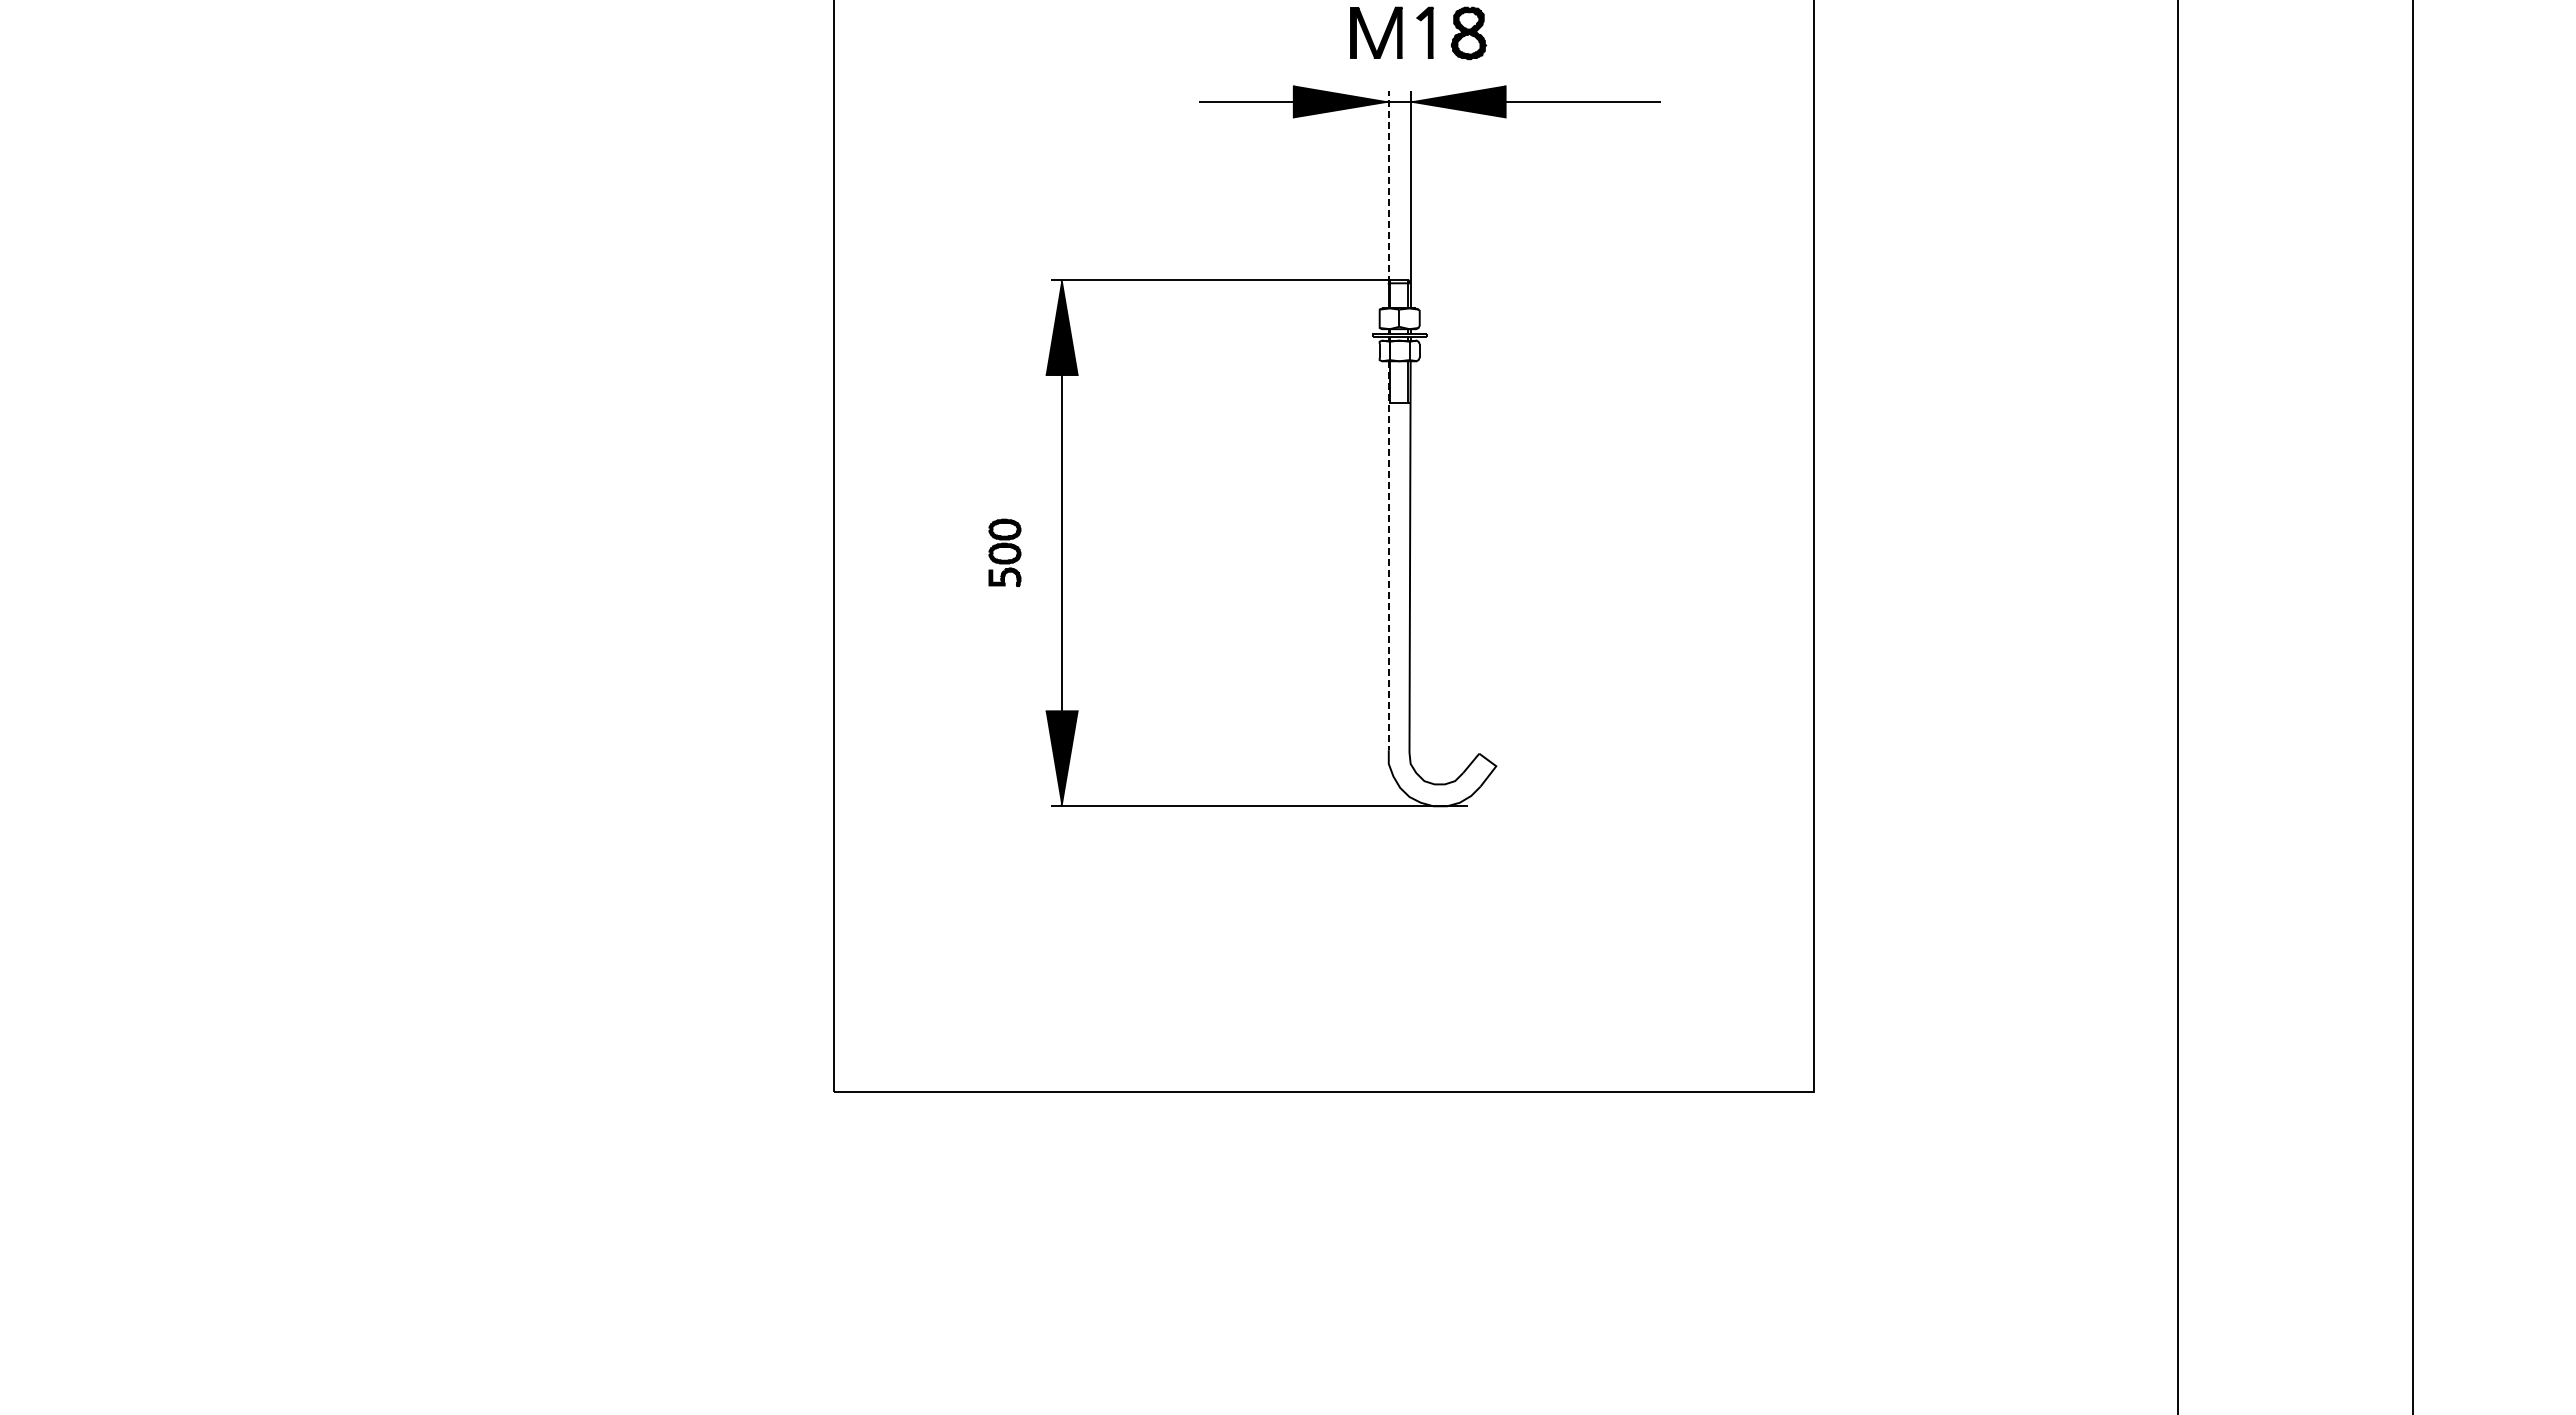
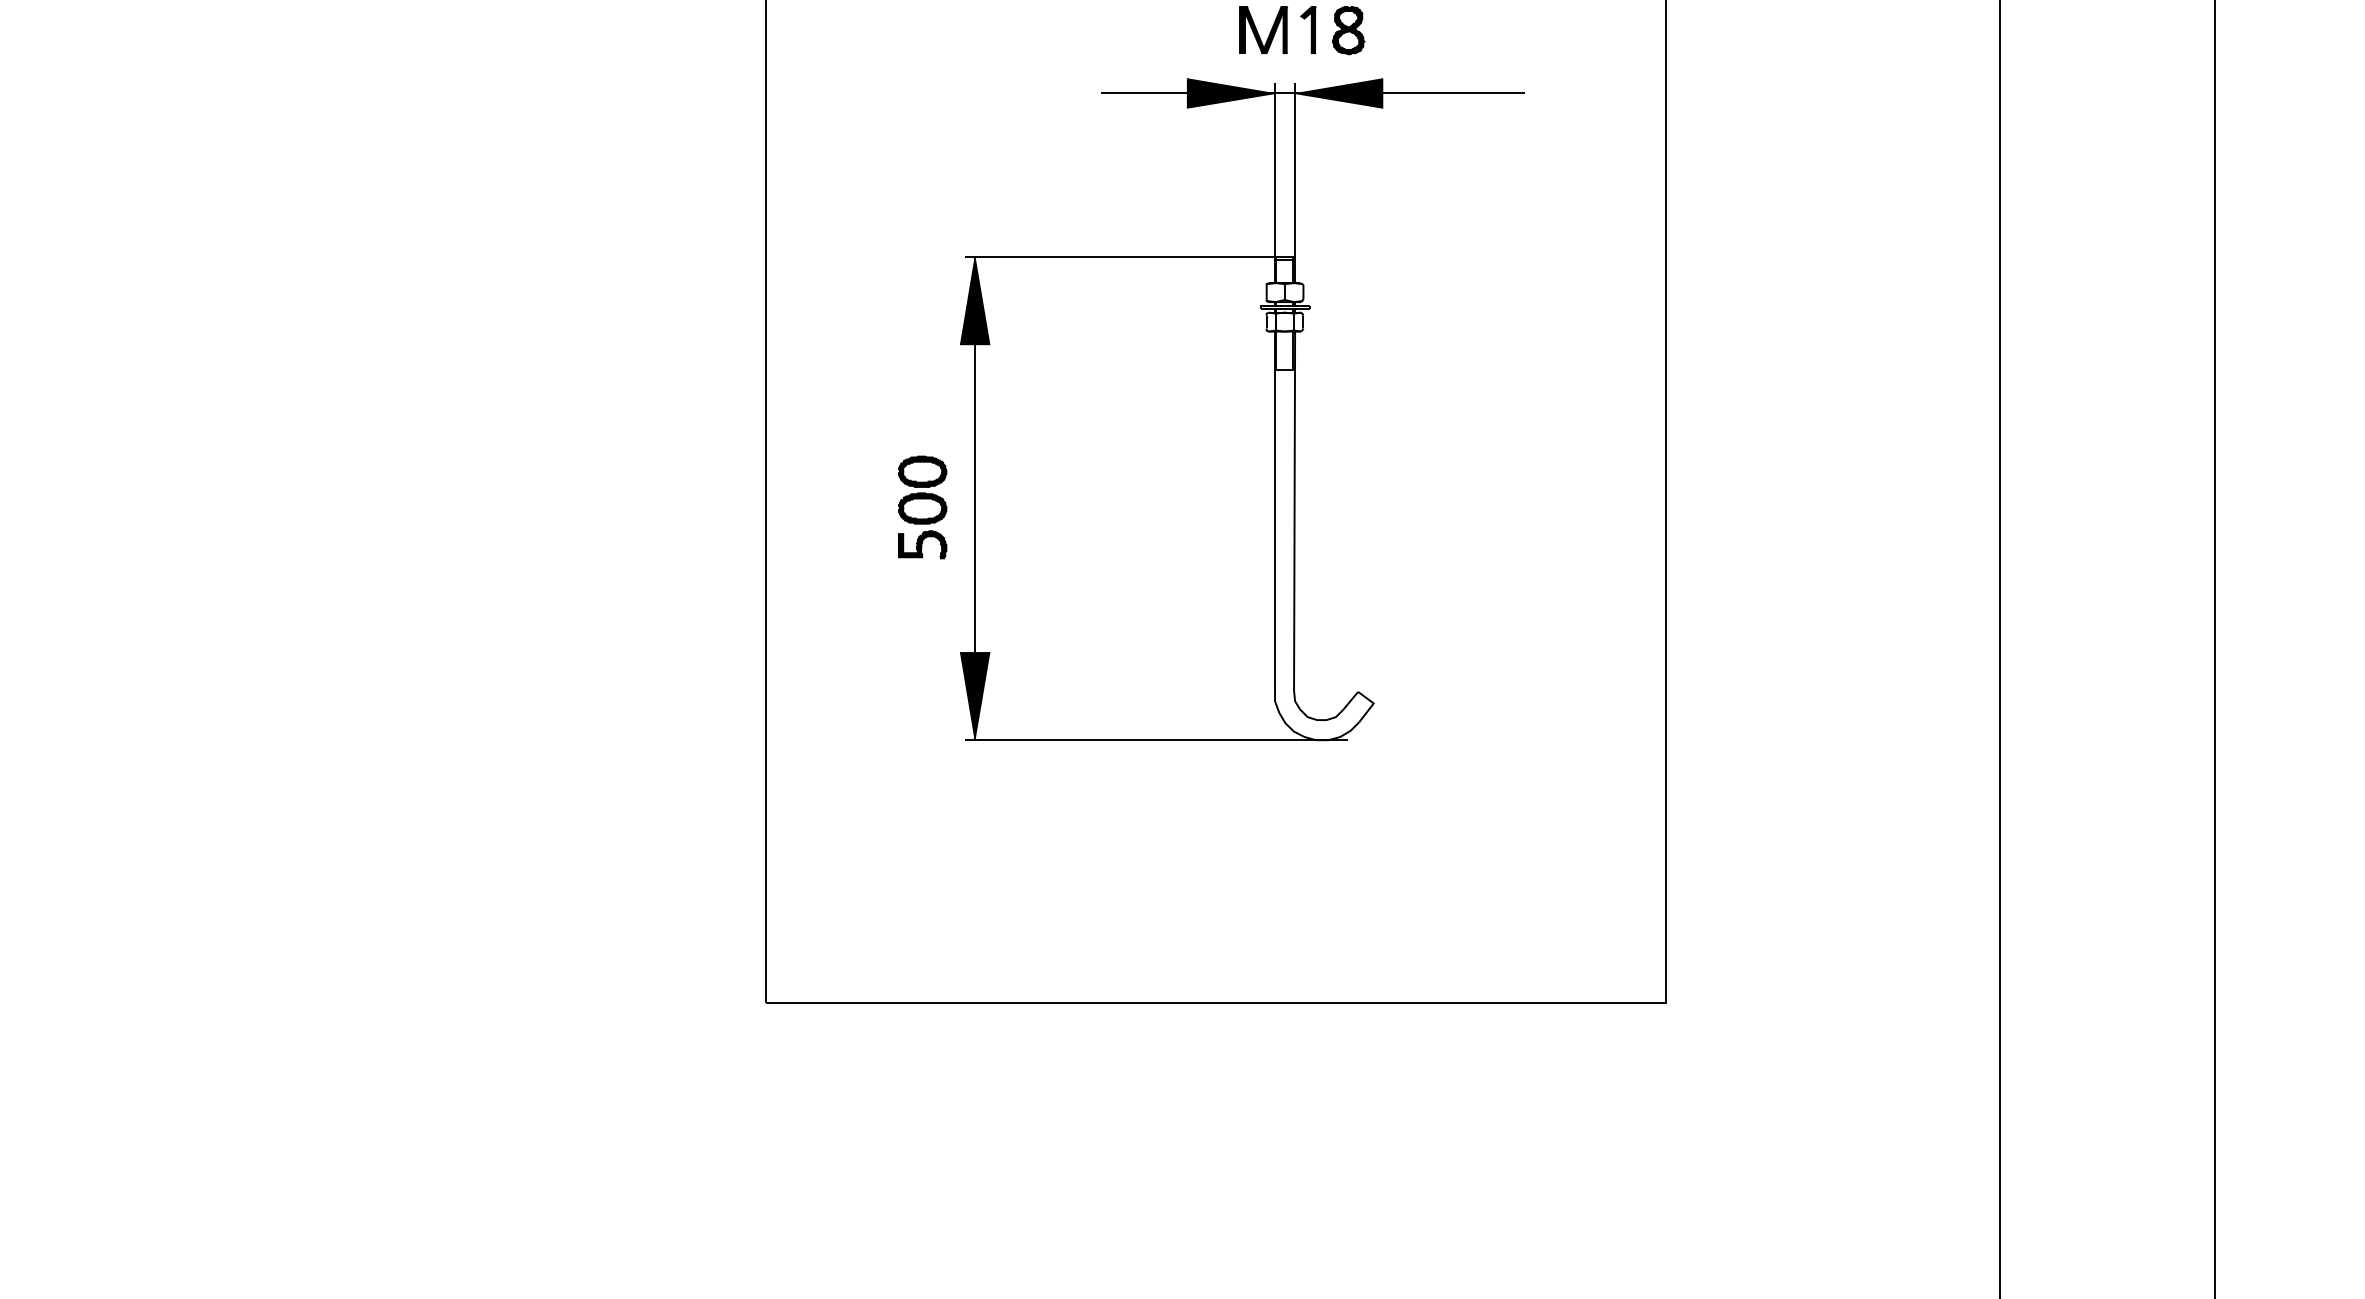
line: (1388, 186) -> (1274, 171), dashed -> solid
part: (1004, 552) -> (922, 507), size x1.67
line: (1388, 556) -> (1274, 510), dashed -> solid

